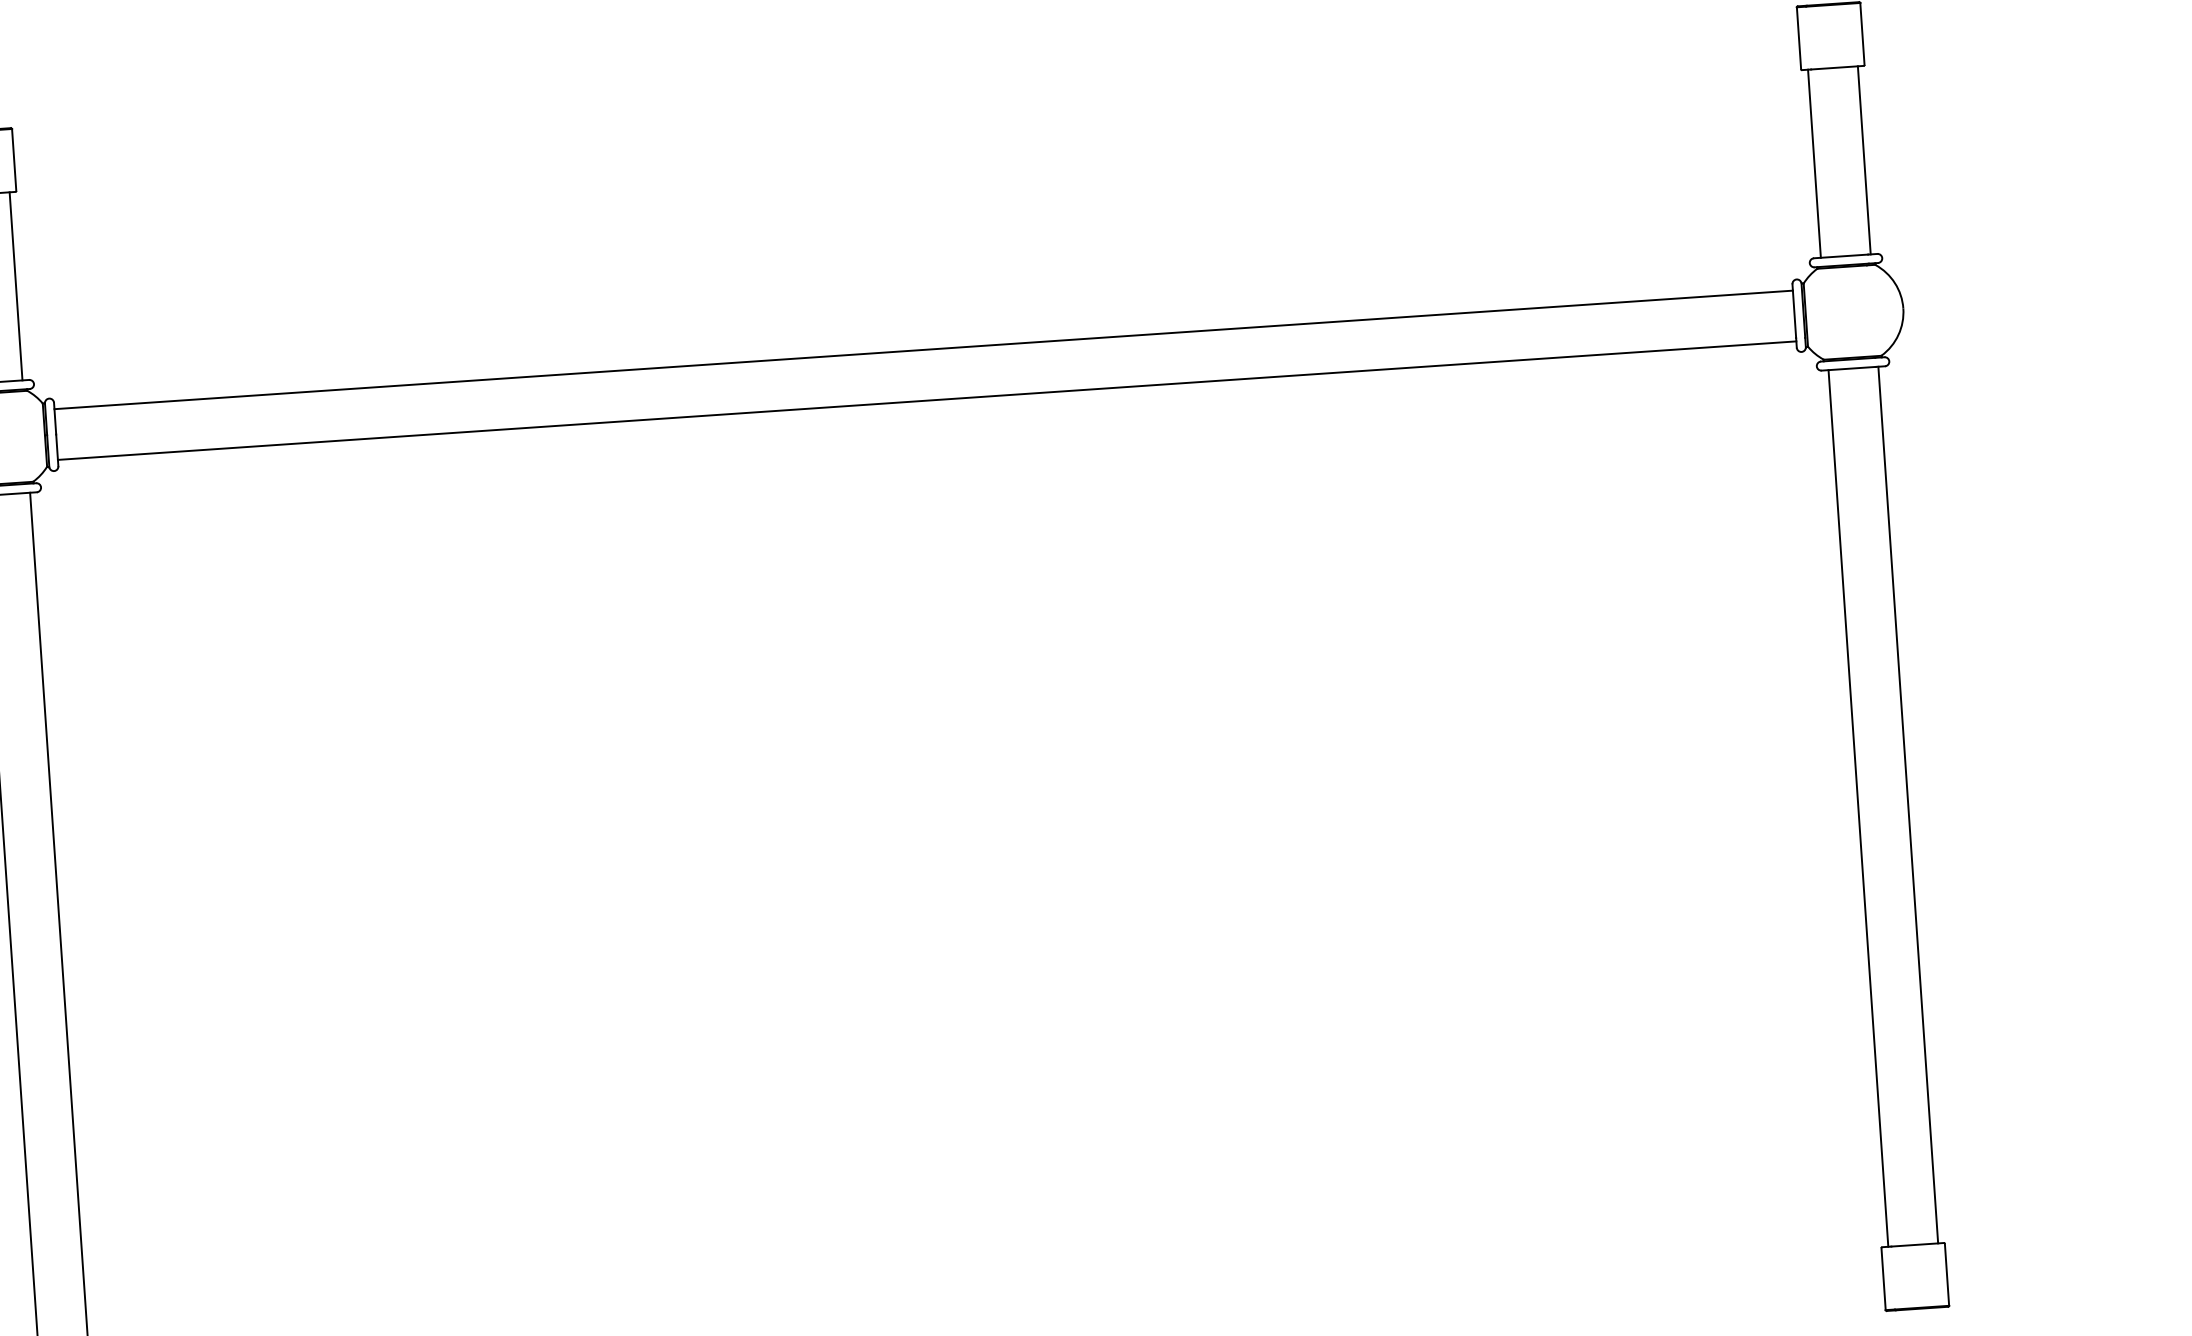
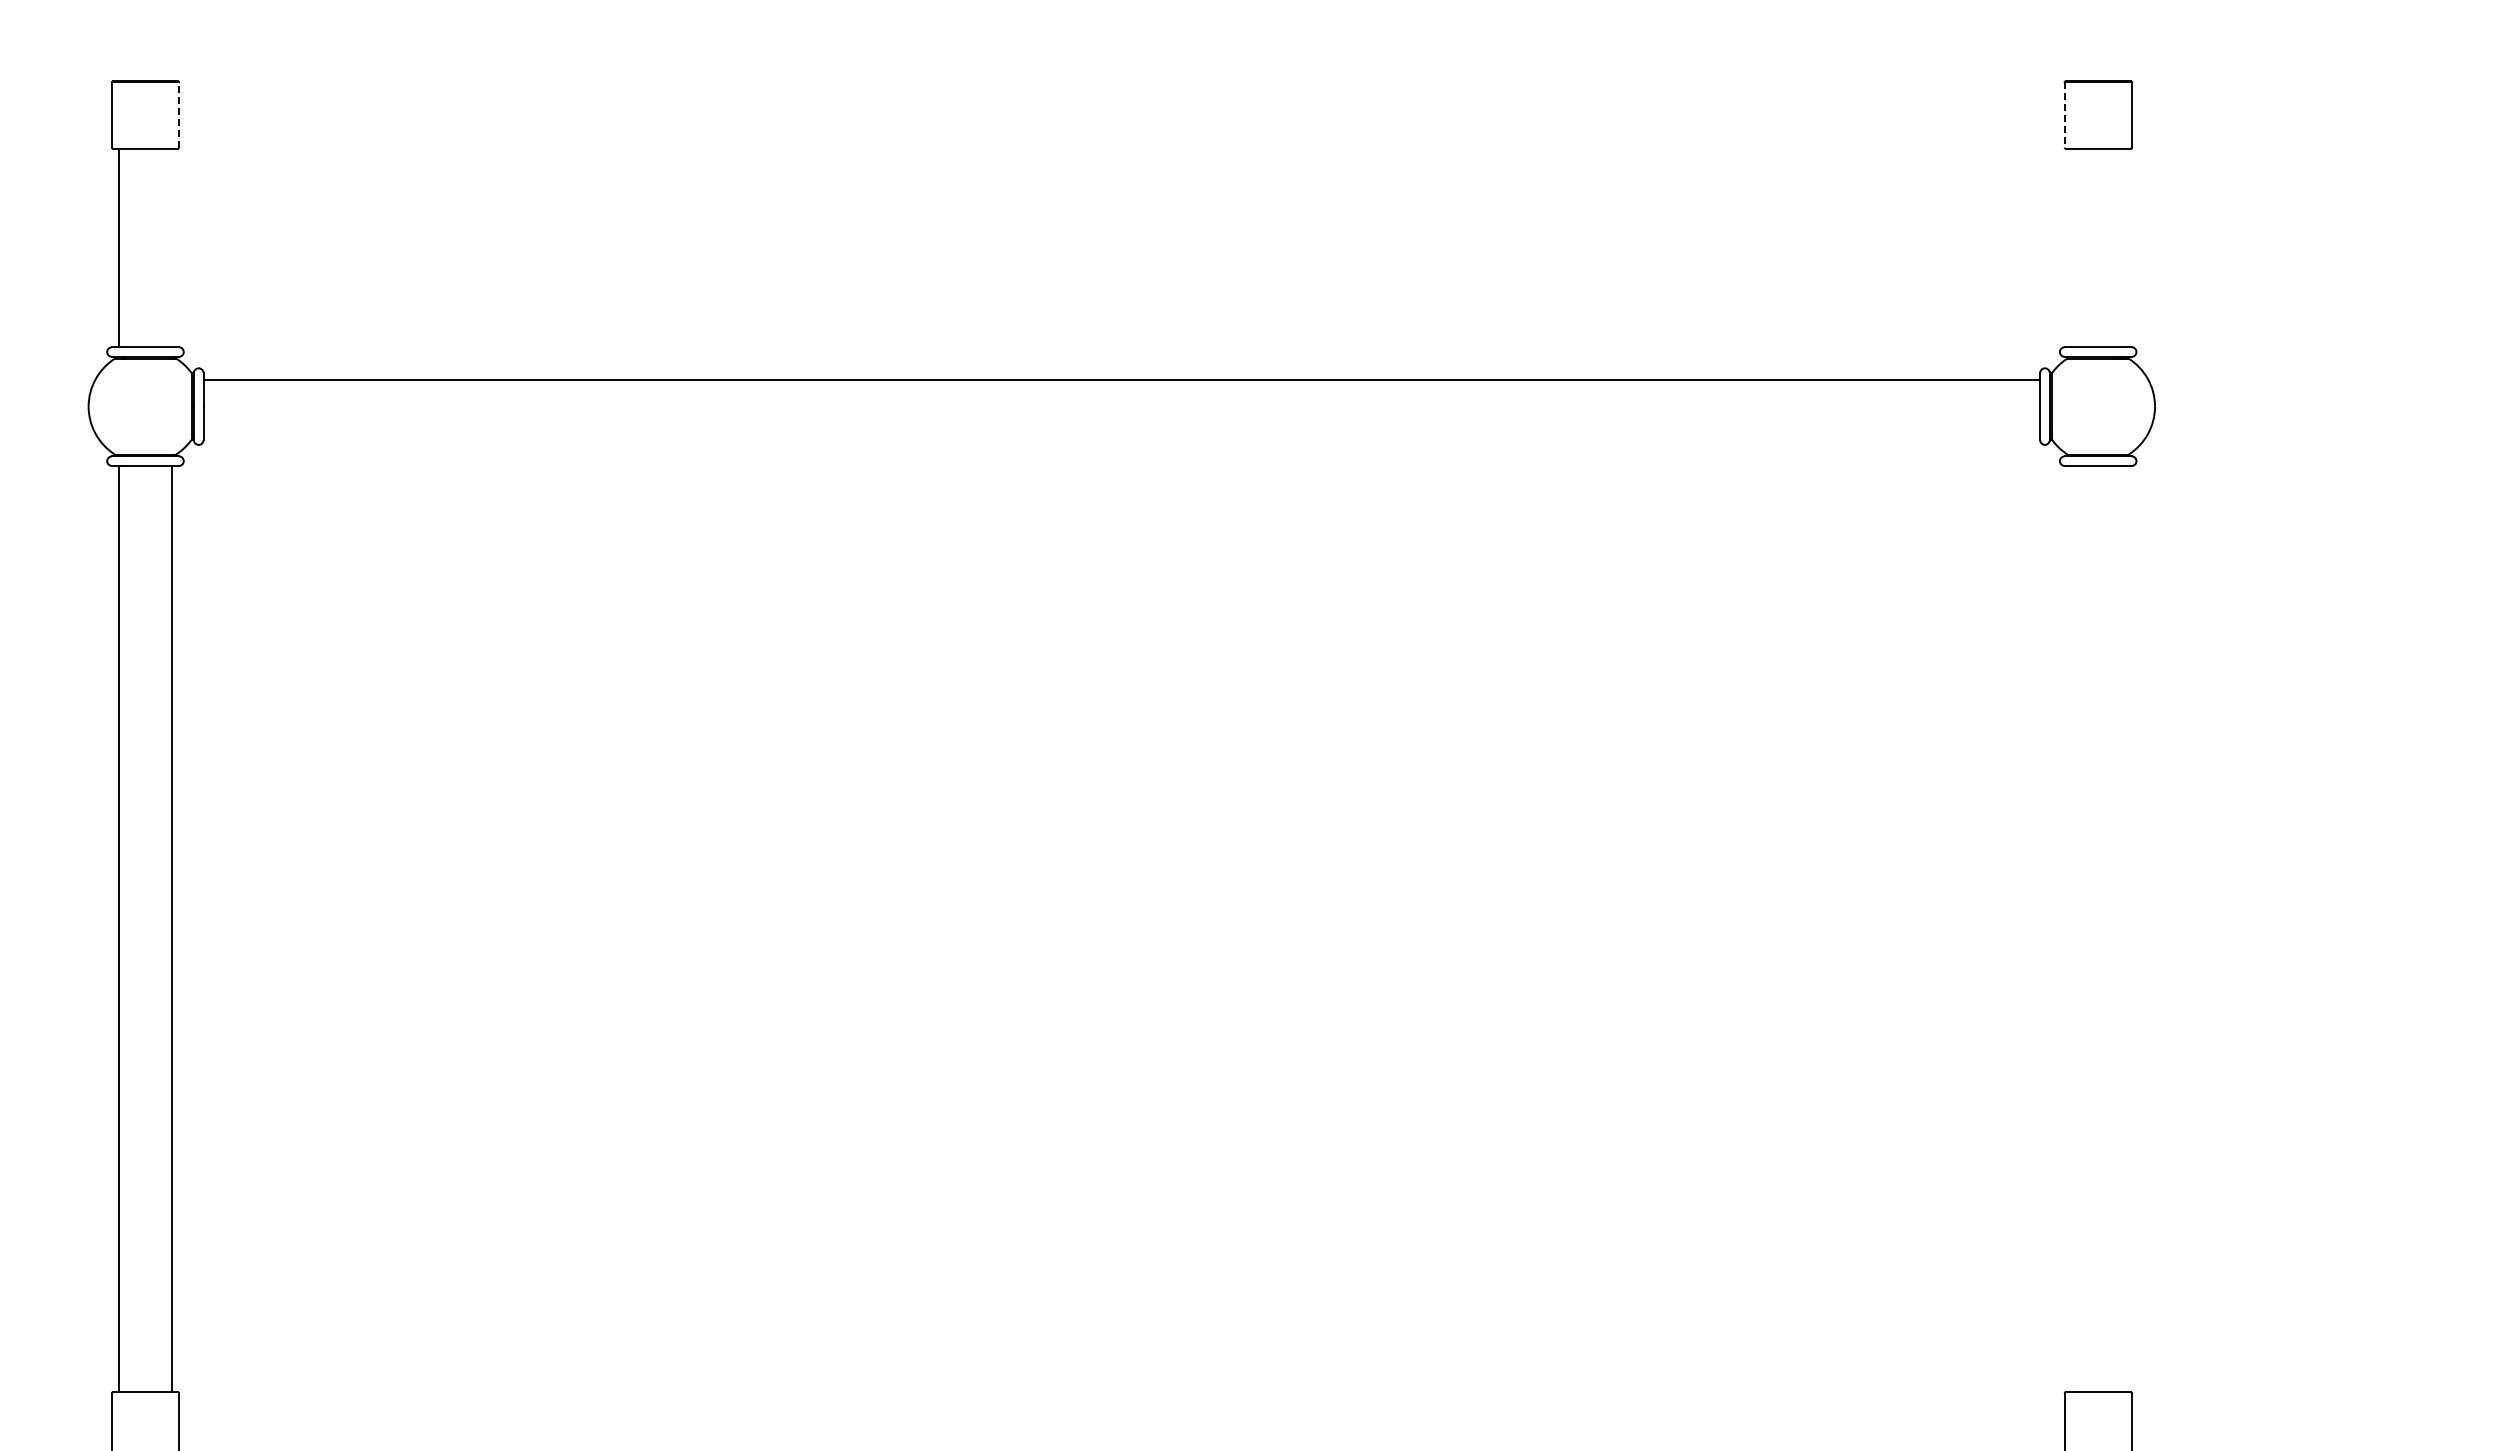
line: (1798, 37) -> (2064, 114), solid -> dashed
line: (13, 159) -> (178, 114), solid -> dashed
line: (1864, 159) -> (2124, 247), removed
line: (1814, 163) -> (2071, 247), removed
line: (15, 285) -> (171, 247), removed
line: (926, 400) -> (1121, 433), removed
line: (1908, 804) -> (2124, 928), removed
line: (1857, 807) -> (2071, 928), removed

